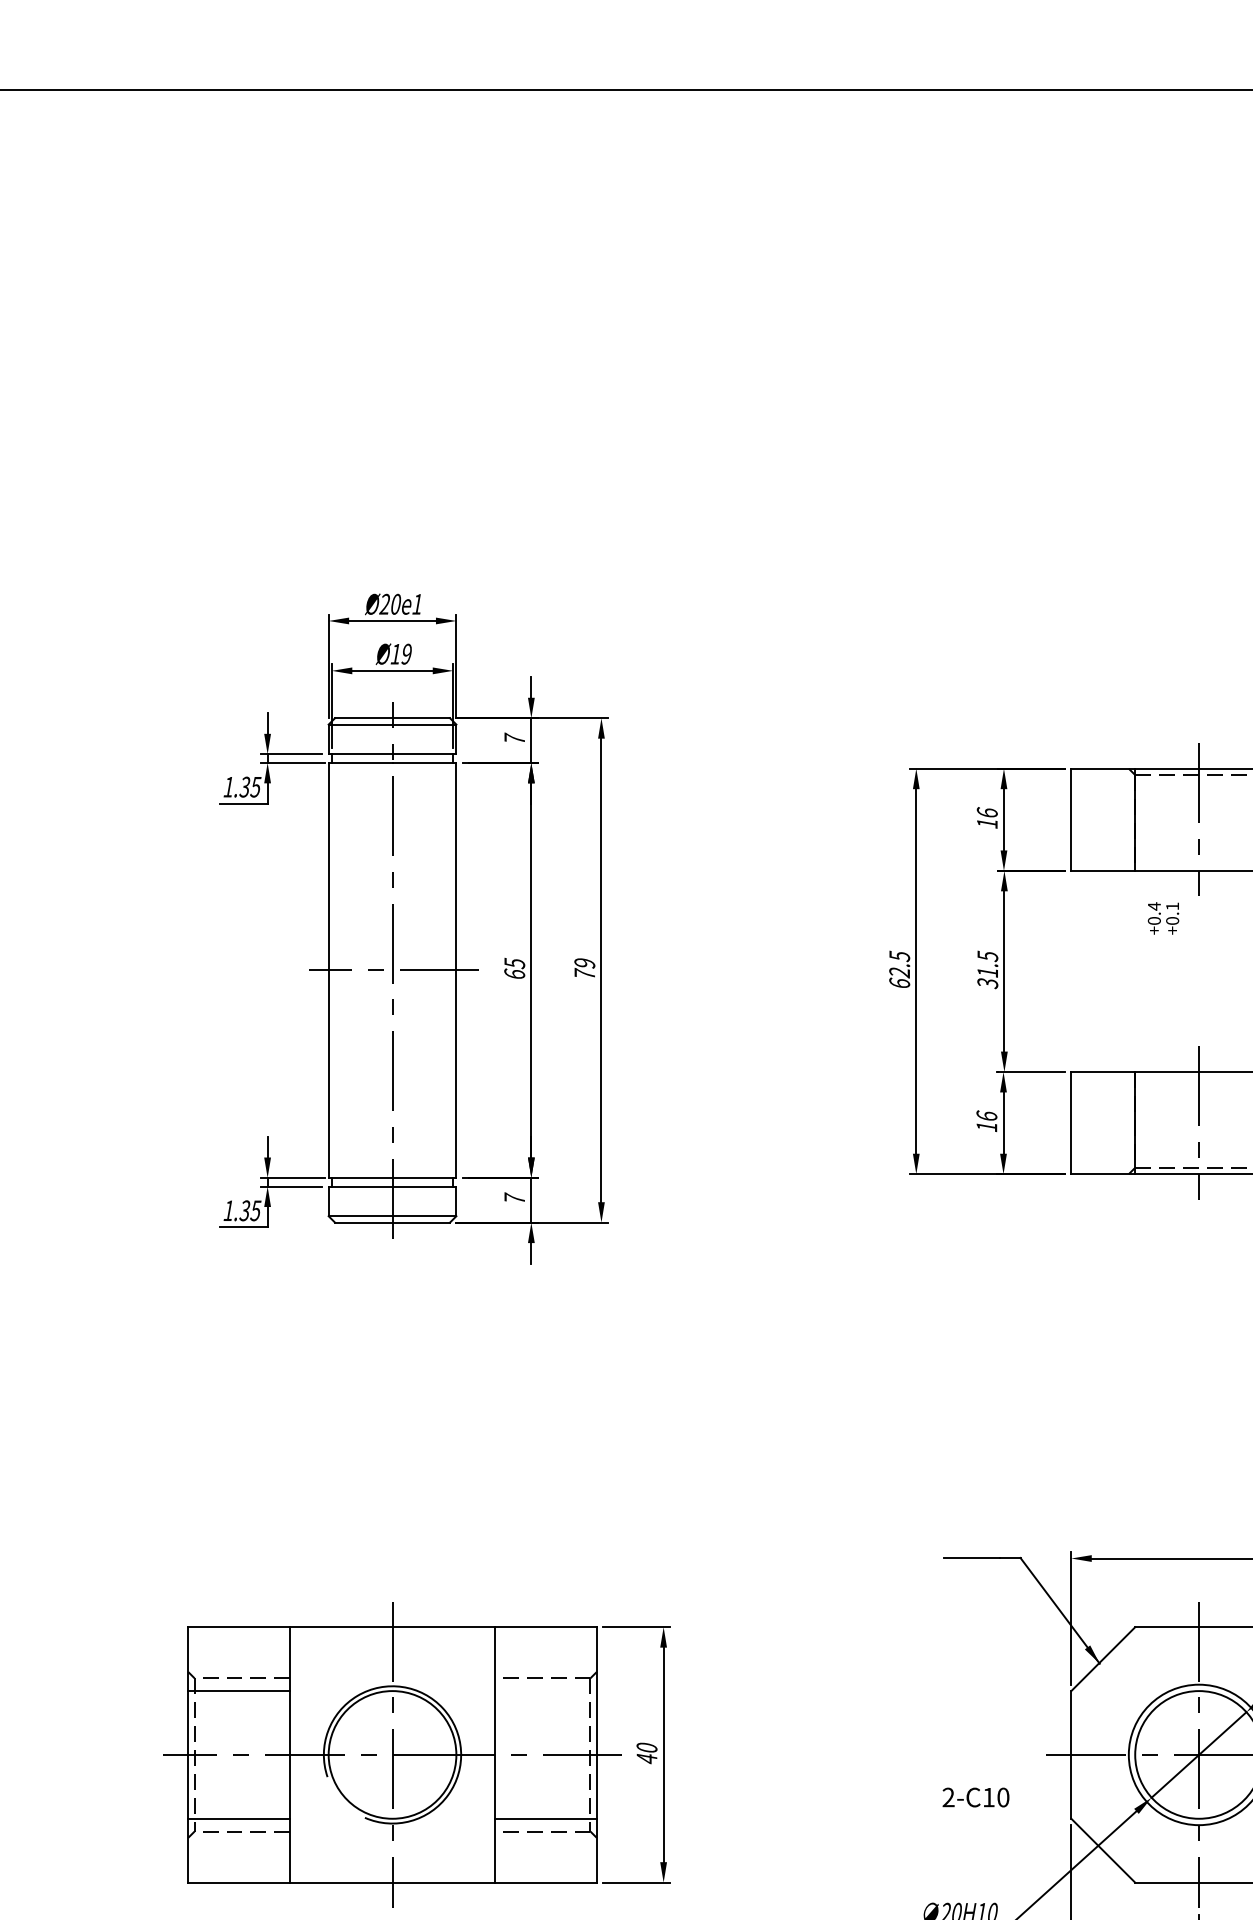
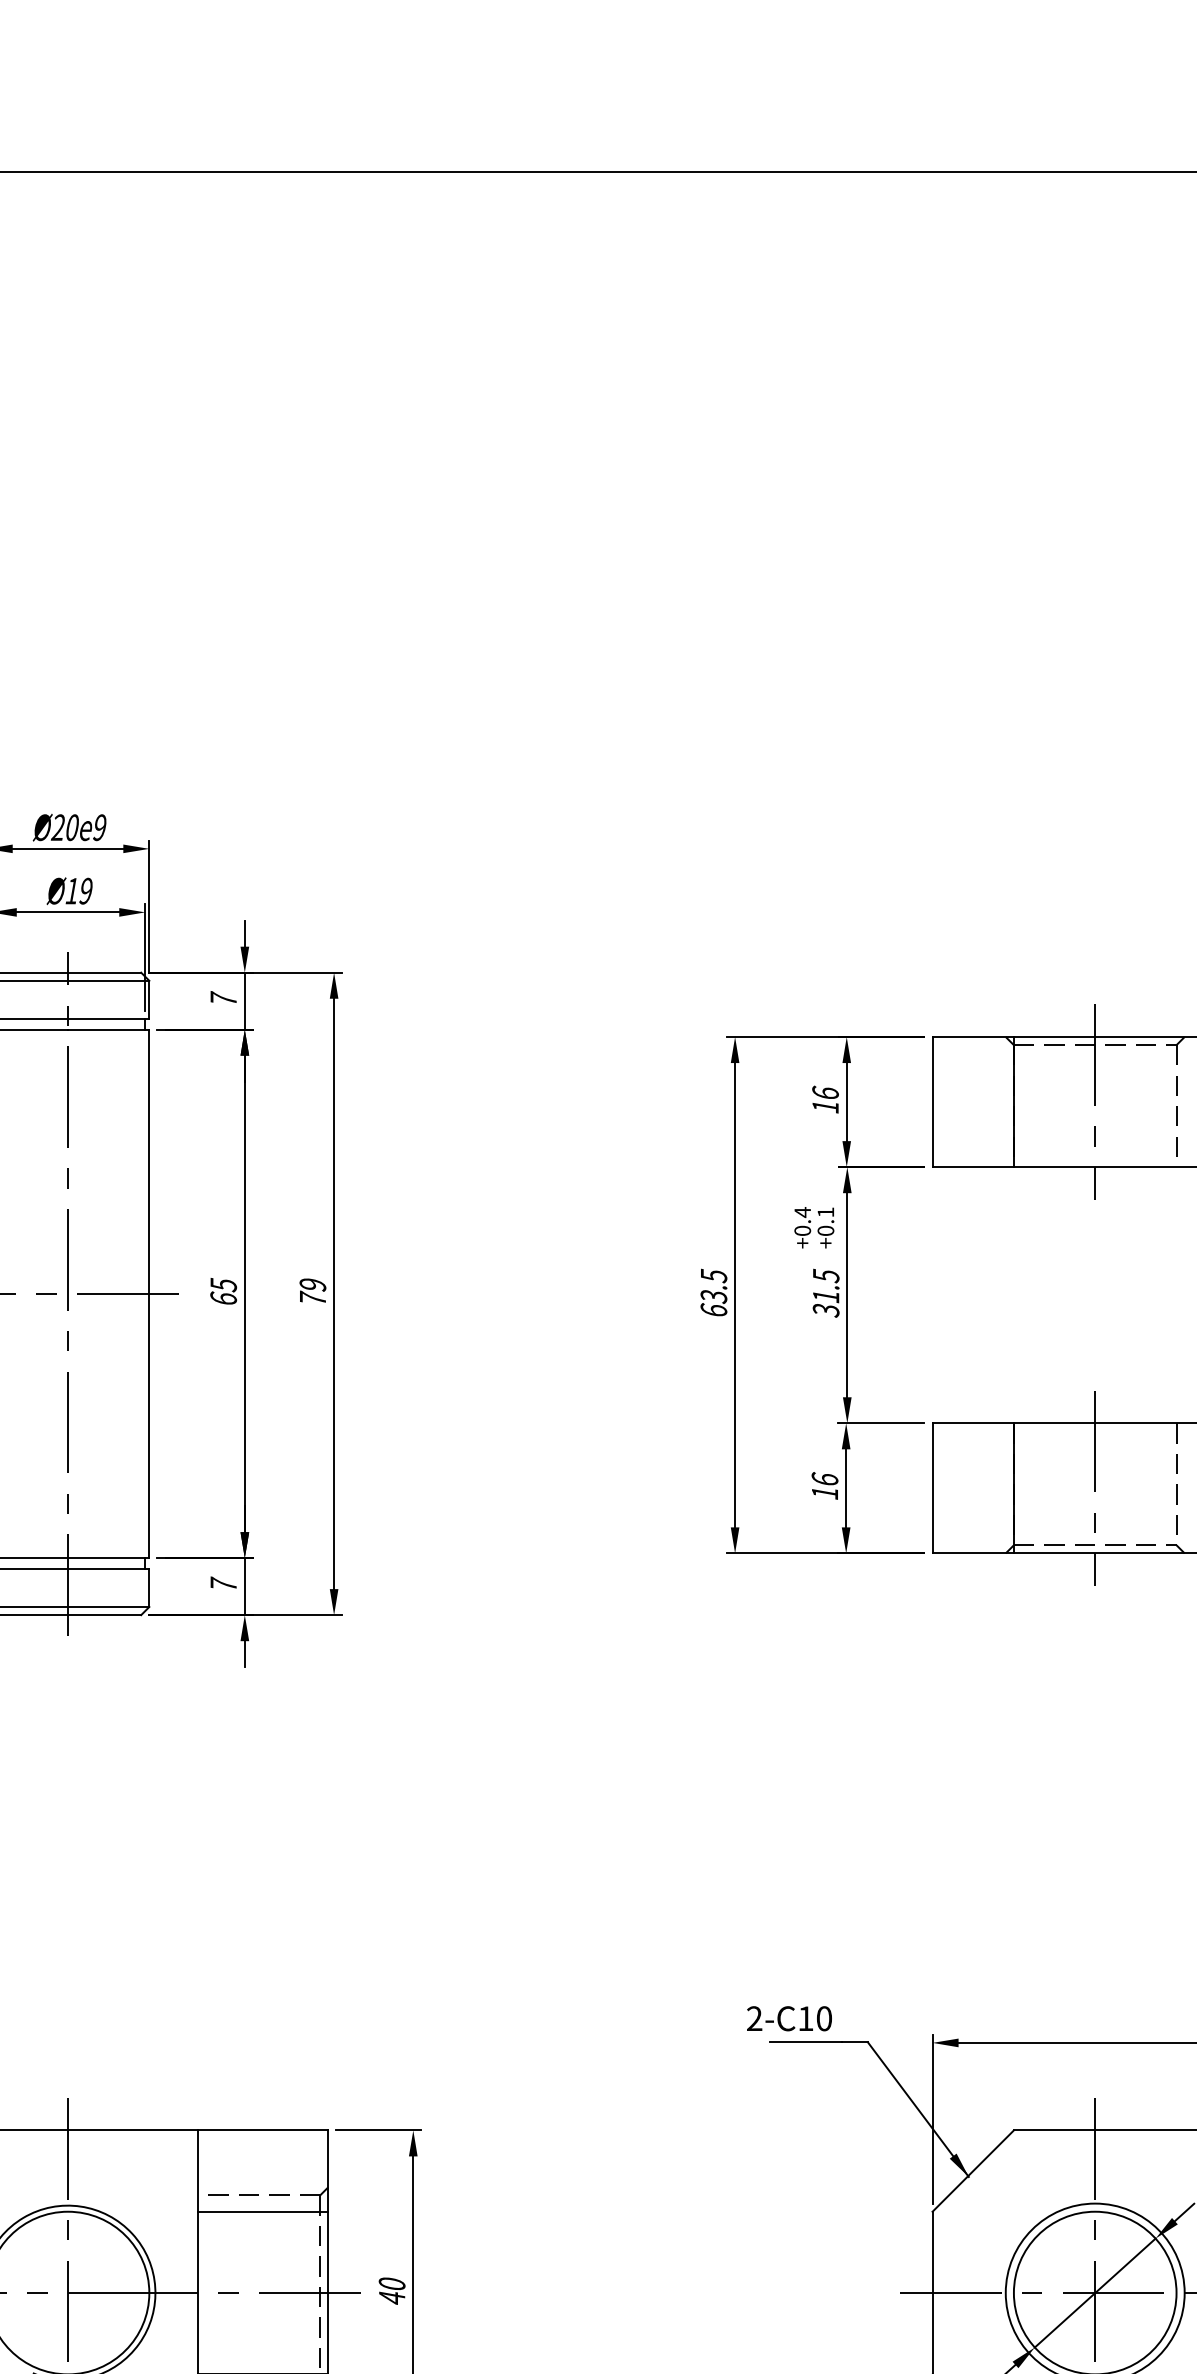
text: (417, 603) -> (99, 826), Ø20e1 -> Ø20e9
text: (1163, 918) -> (814, 1227), moved
text: (900, 972) -> (714, 1296), 62.5 -> 63.5
line: (545, 1691) -> (262, 2212), added
text: (975, 1797) -> (788, 2018), moved

